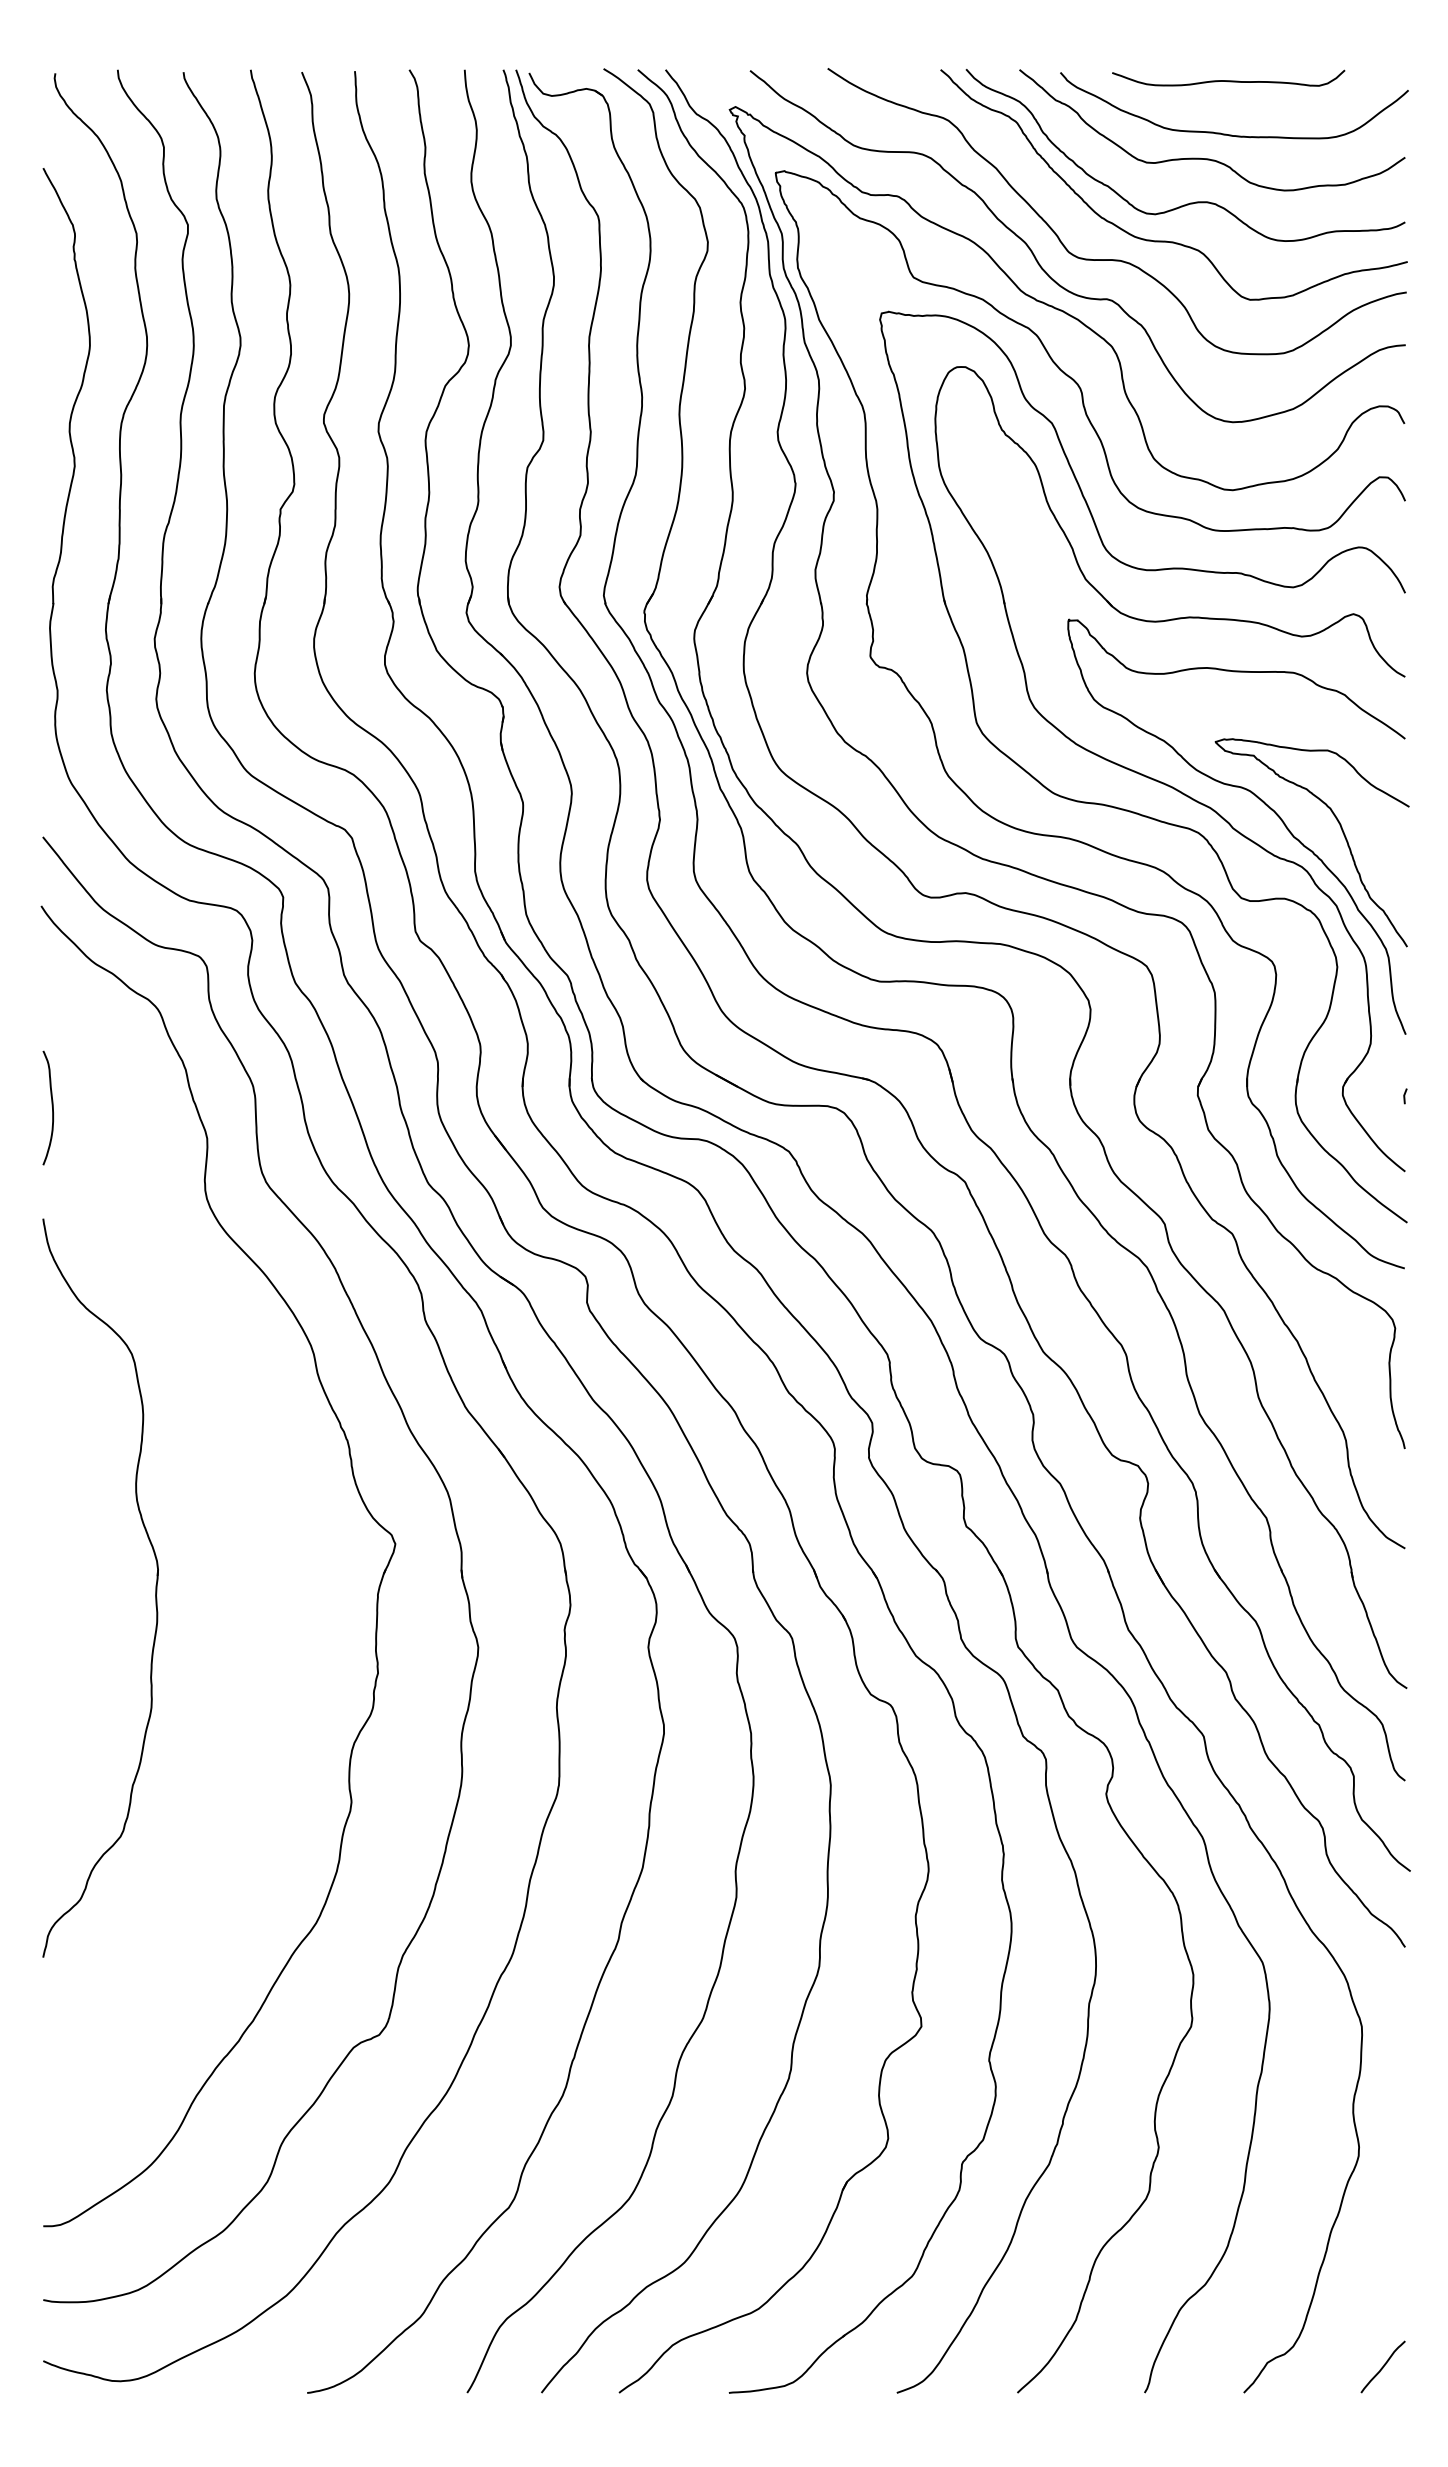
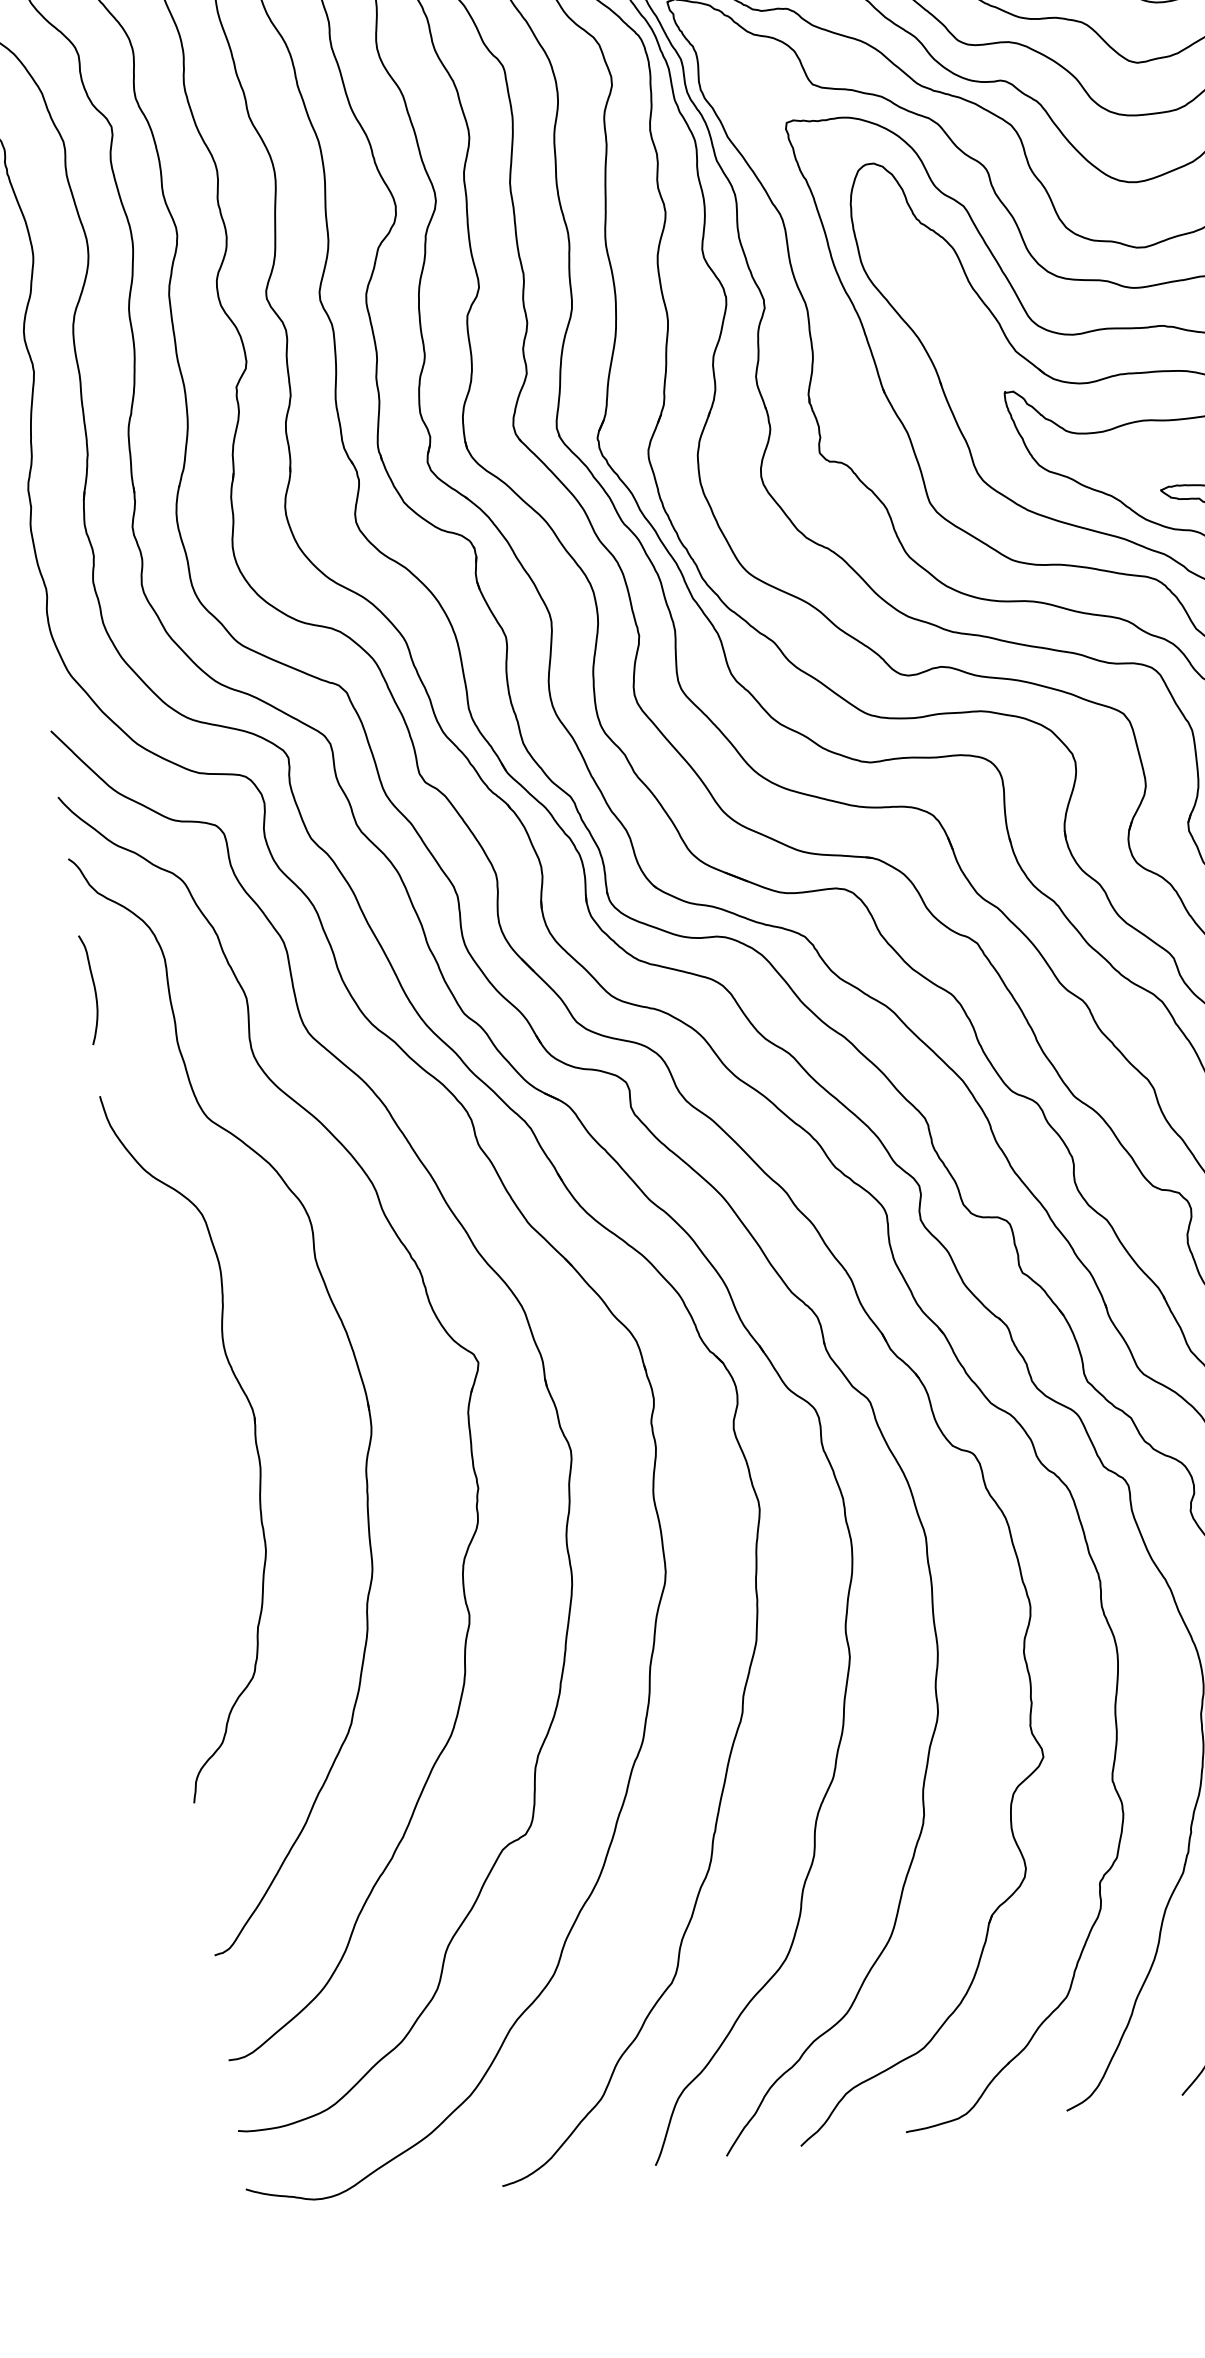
part: (268, 1523) -> (354, 1359), added

